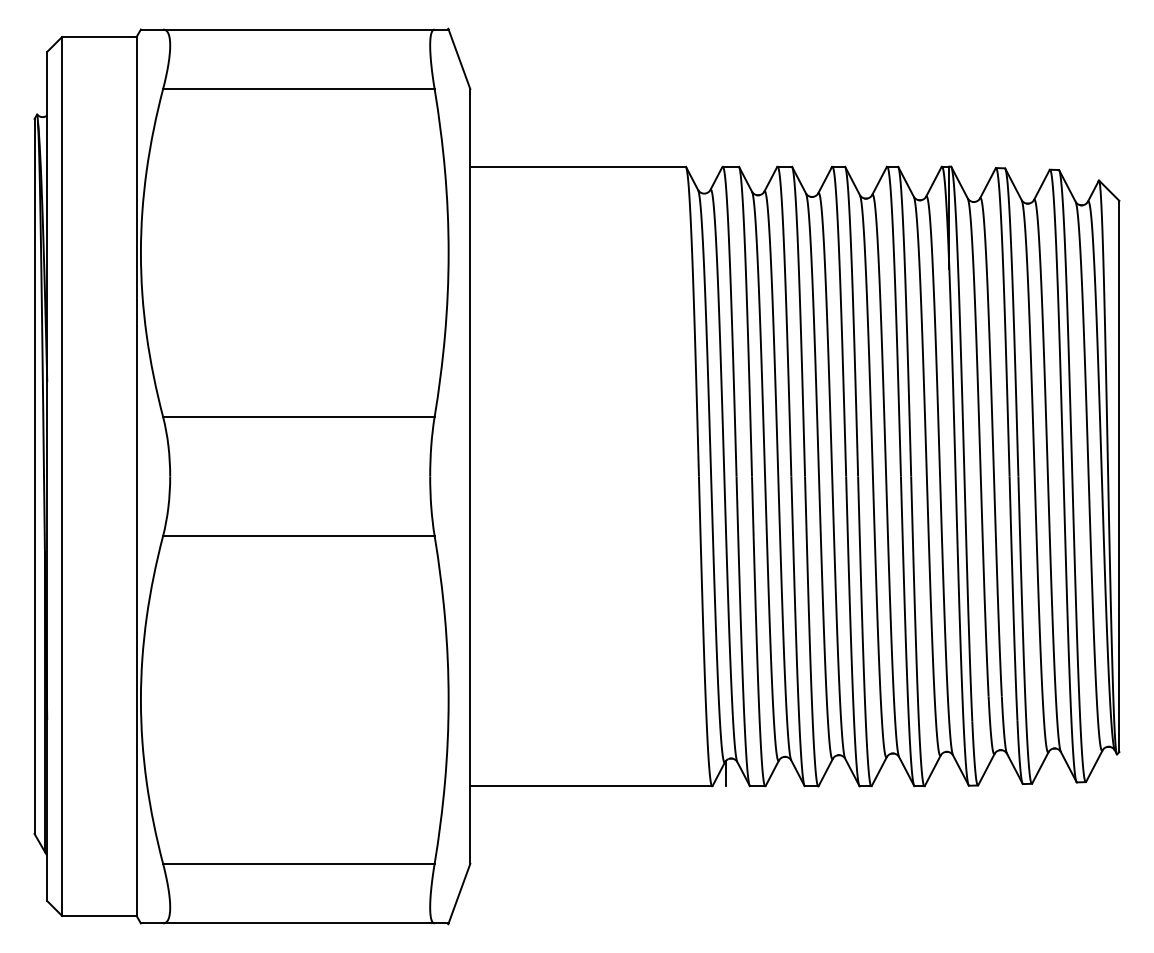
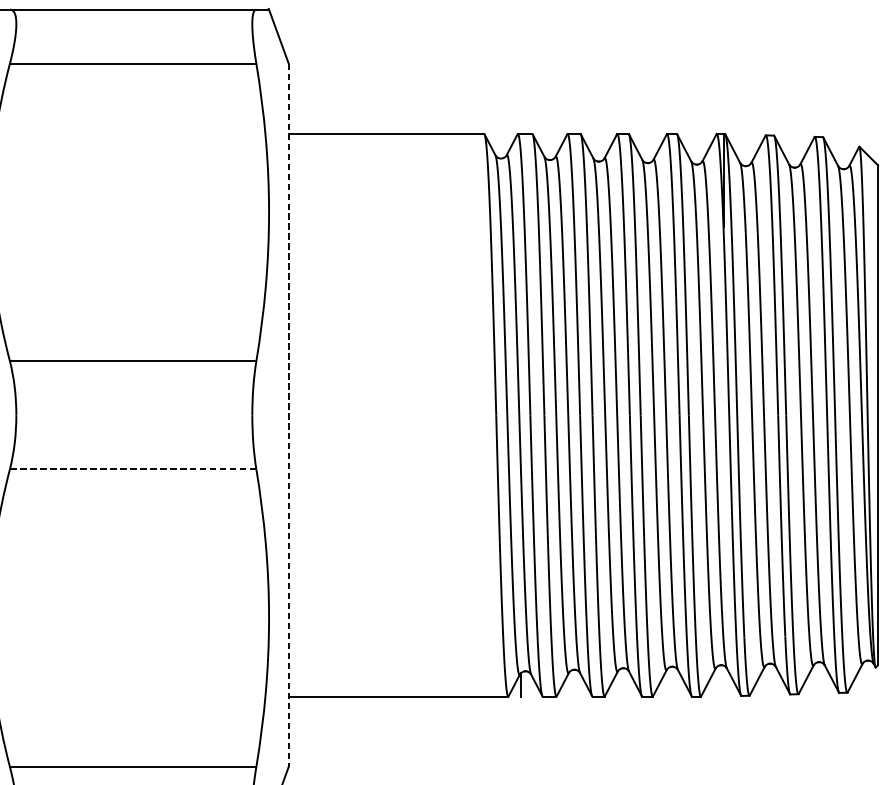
line: (470, 476) -> (288, 415), solid -> dashed
line: (298, 536) -> (132, 469), solid -> dashed

